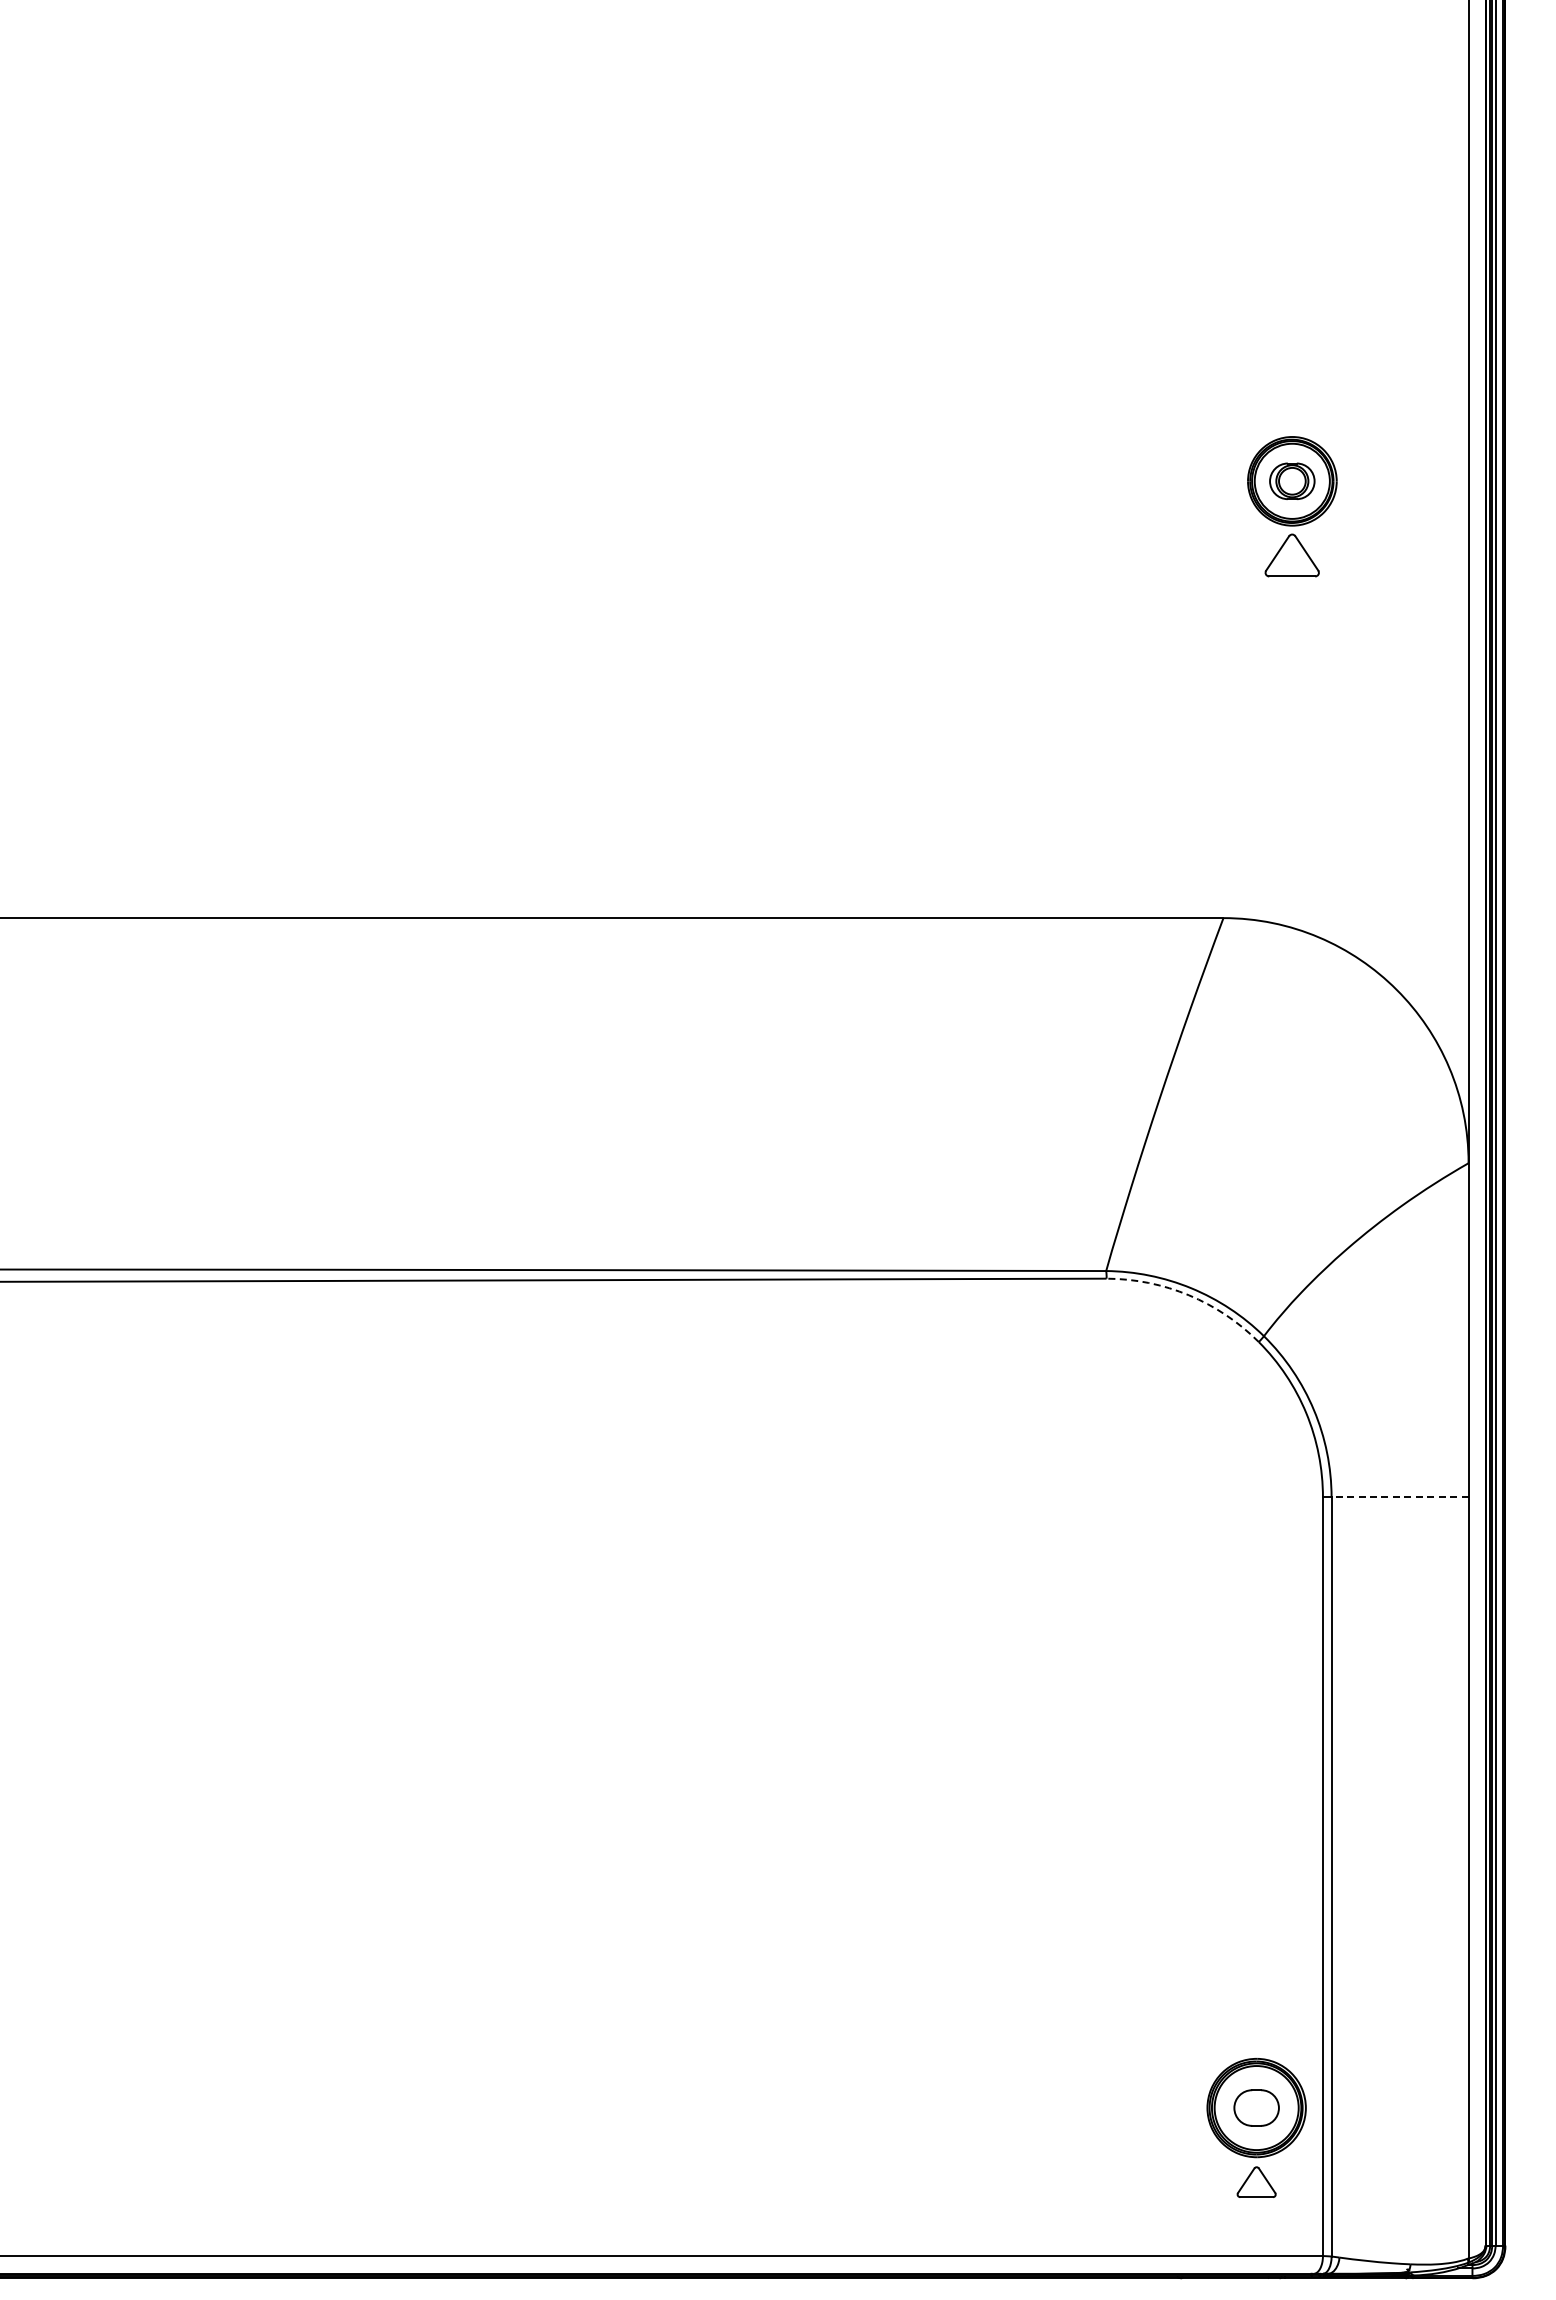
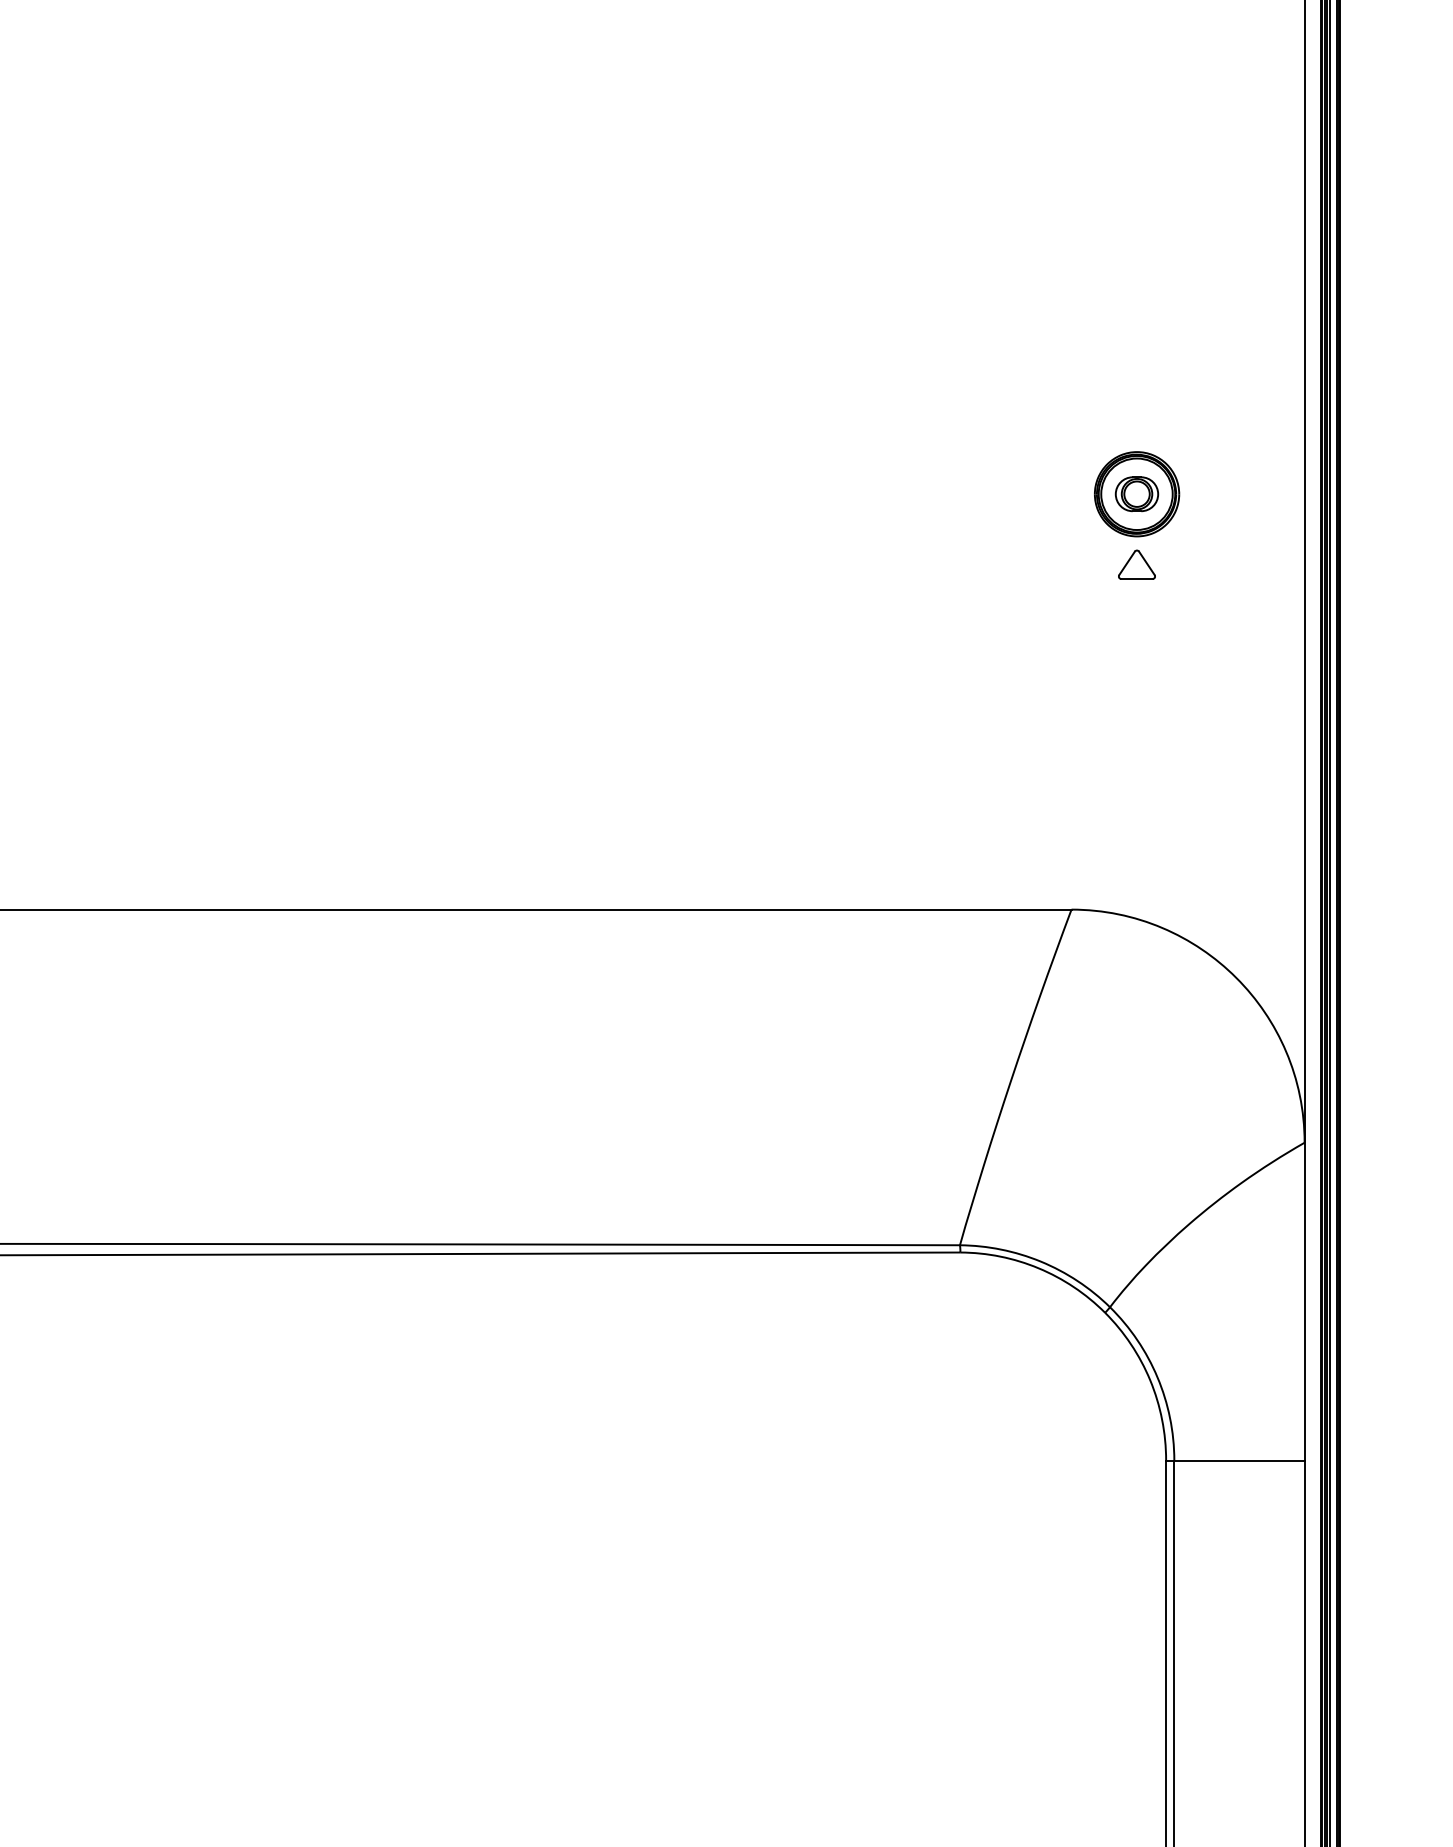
part: (1292, 555) -> (1137, 564), size x0.71
arc: (1188, 1295) -> (1038, 1268), dashed -> solid
line: (1400, 1497) -> (1239, 1460), dashed -> solid

